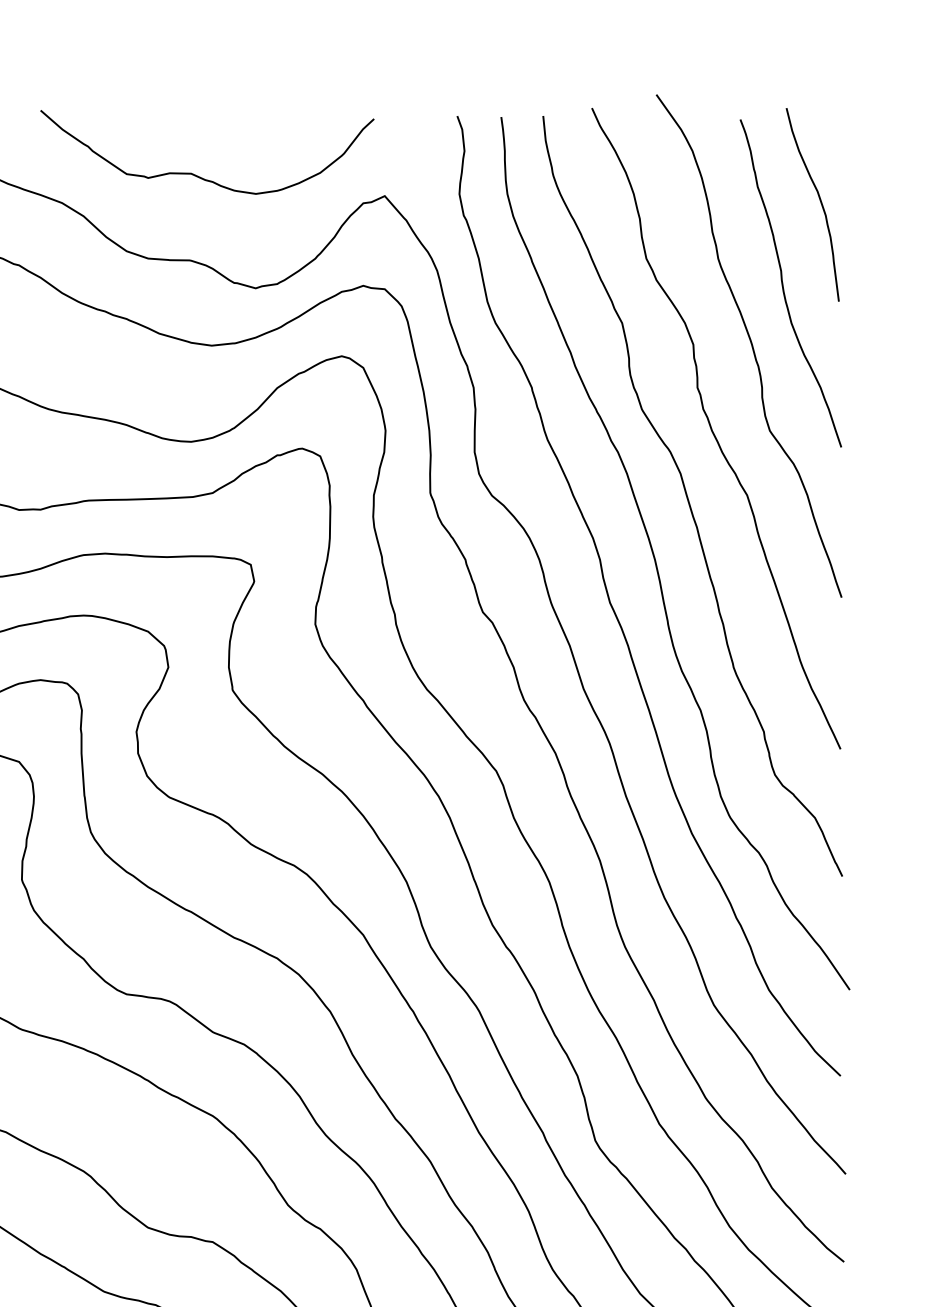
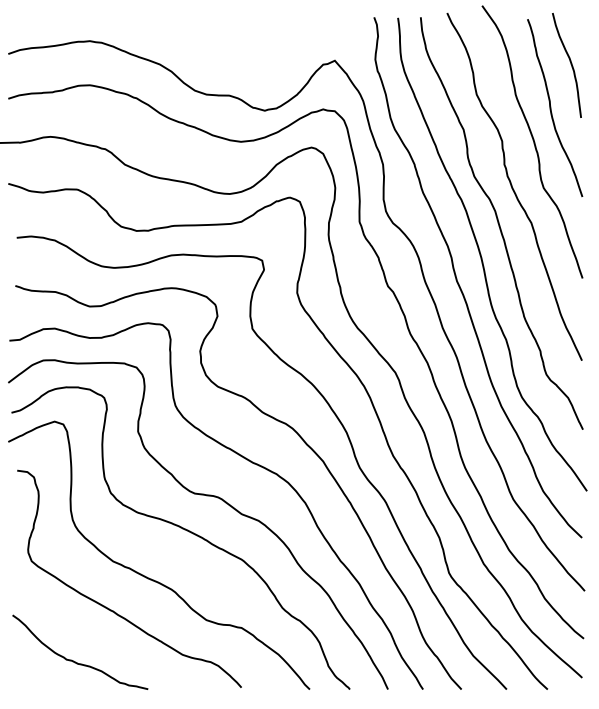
curve: (196, 173) -> (232, 48), removed

